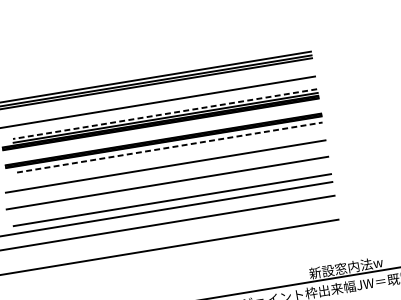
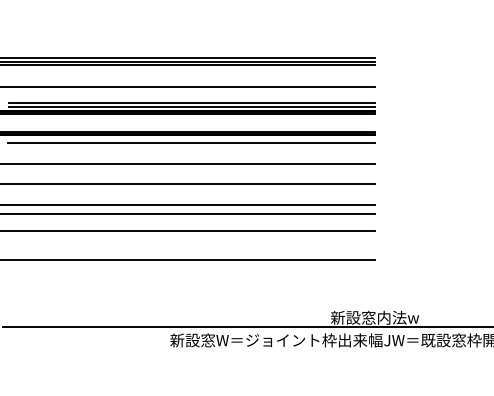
line: (165, 113) -> (192, 102), dashed -> solid
line: (169, 147) -> (191, 142), dashed -> solid

